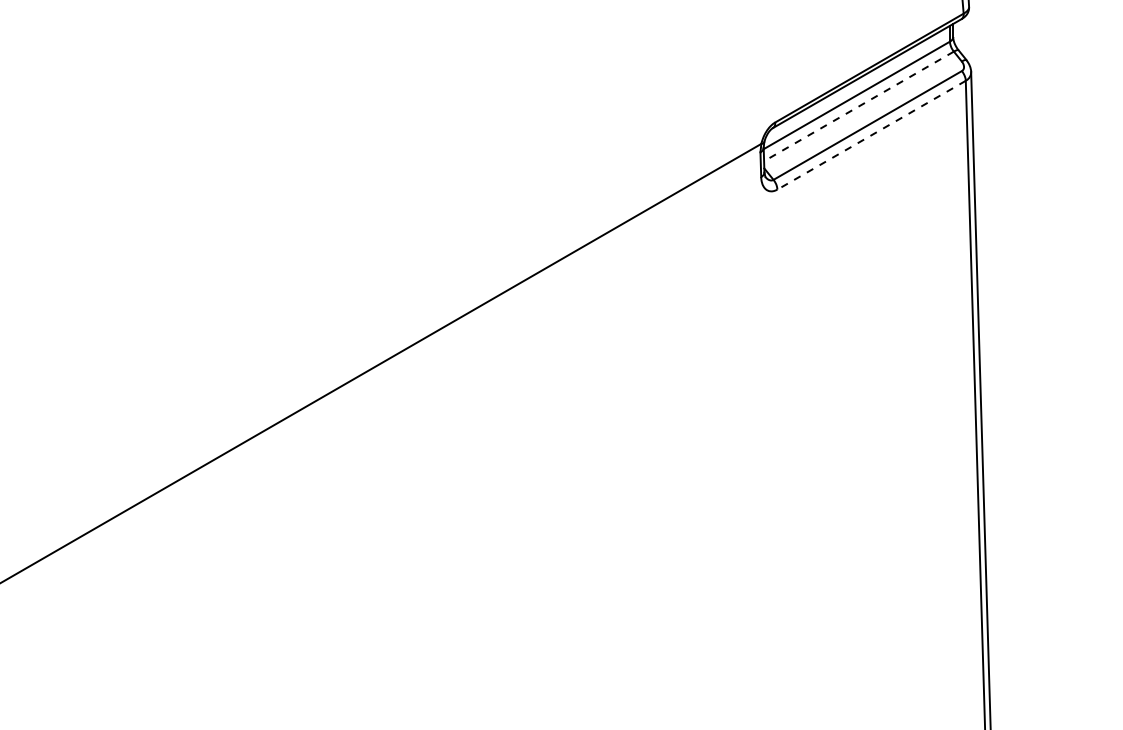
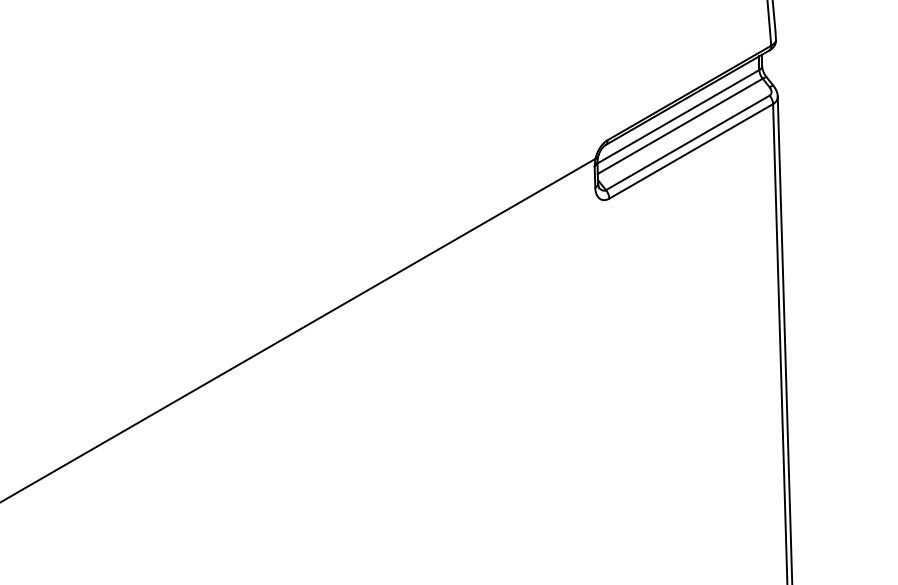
line: (858, 106) -> (679, 126), dashed -> solid
line: (871, 135) -> (691, 151), dashed -> solid

